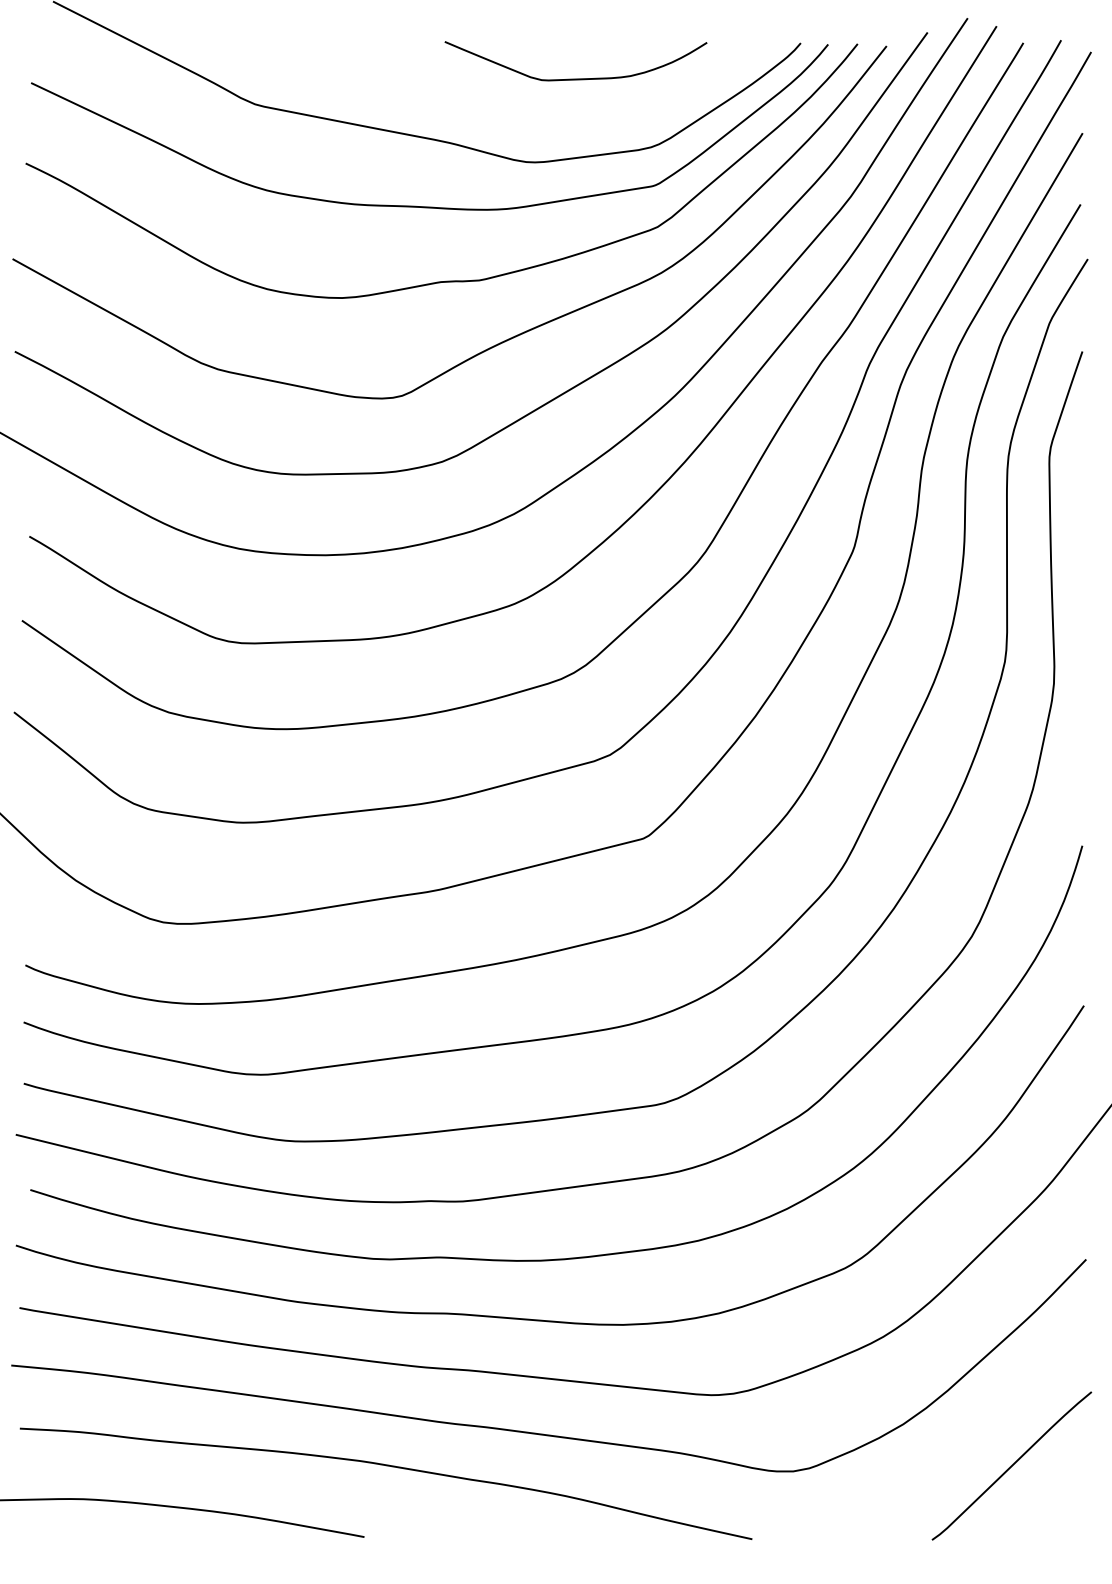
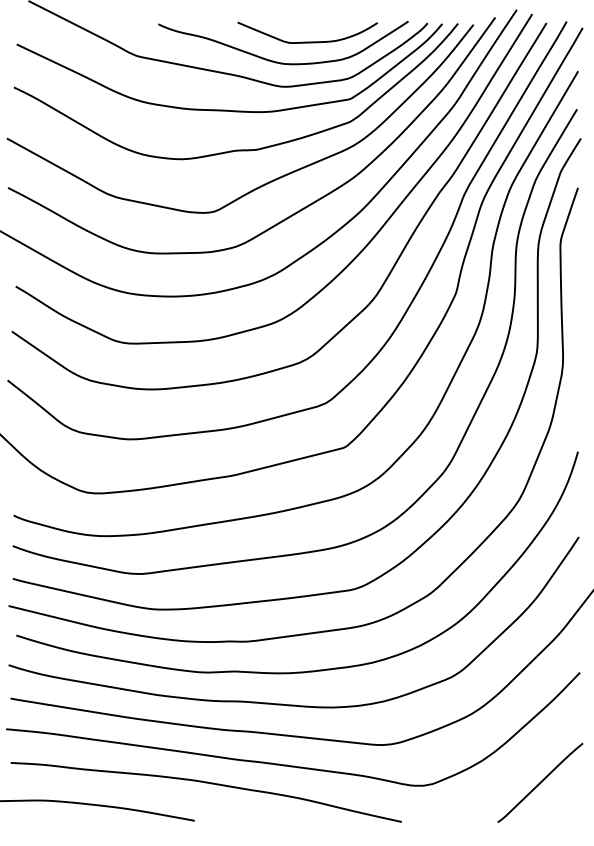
curve: (519, 114) -> (277, 61), added

